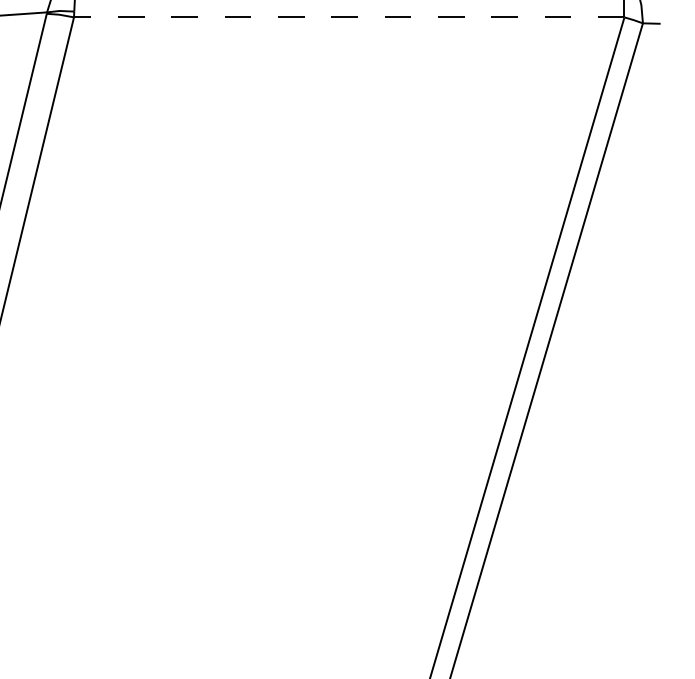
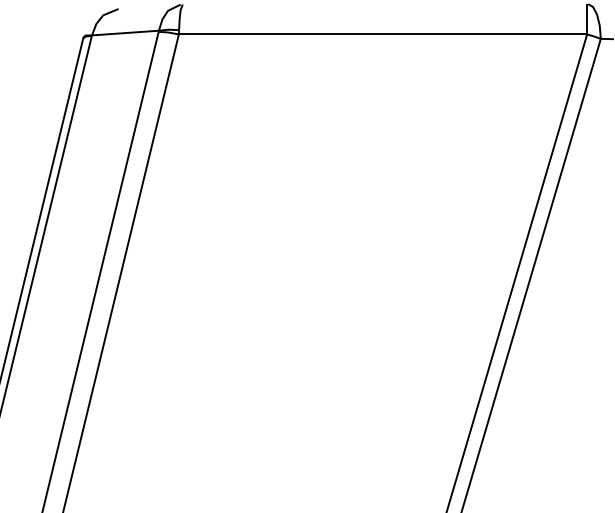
line: (348, 17) -> (382, 34), dashed -> solid

